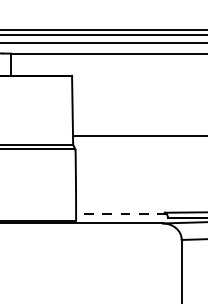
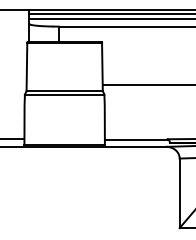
line: (120, 213) -> (136, 139), dashed -> solid

